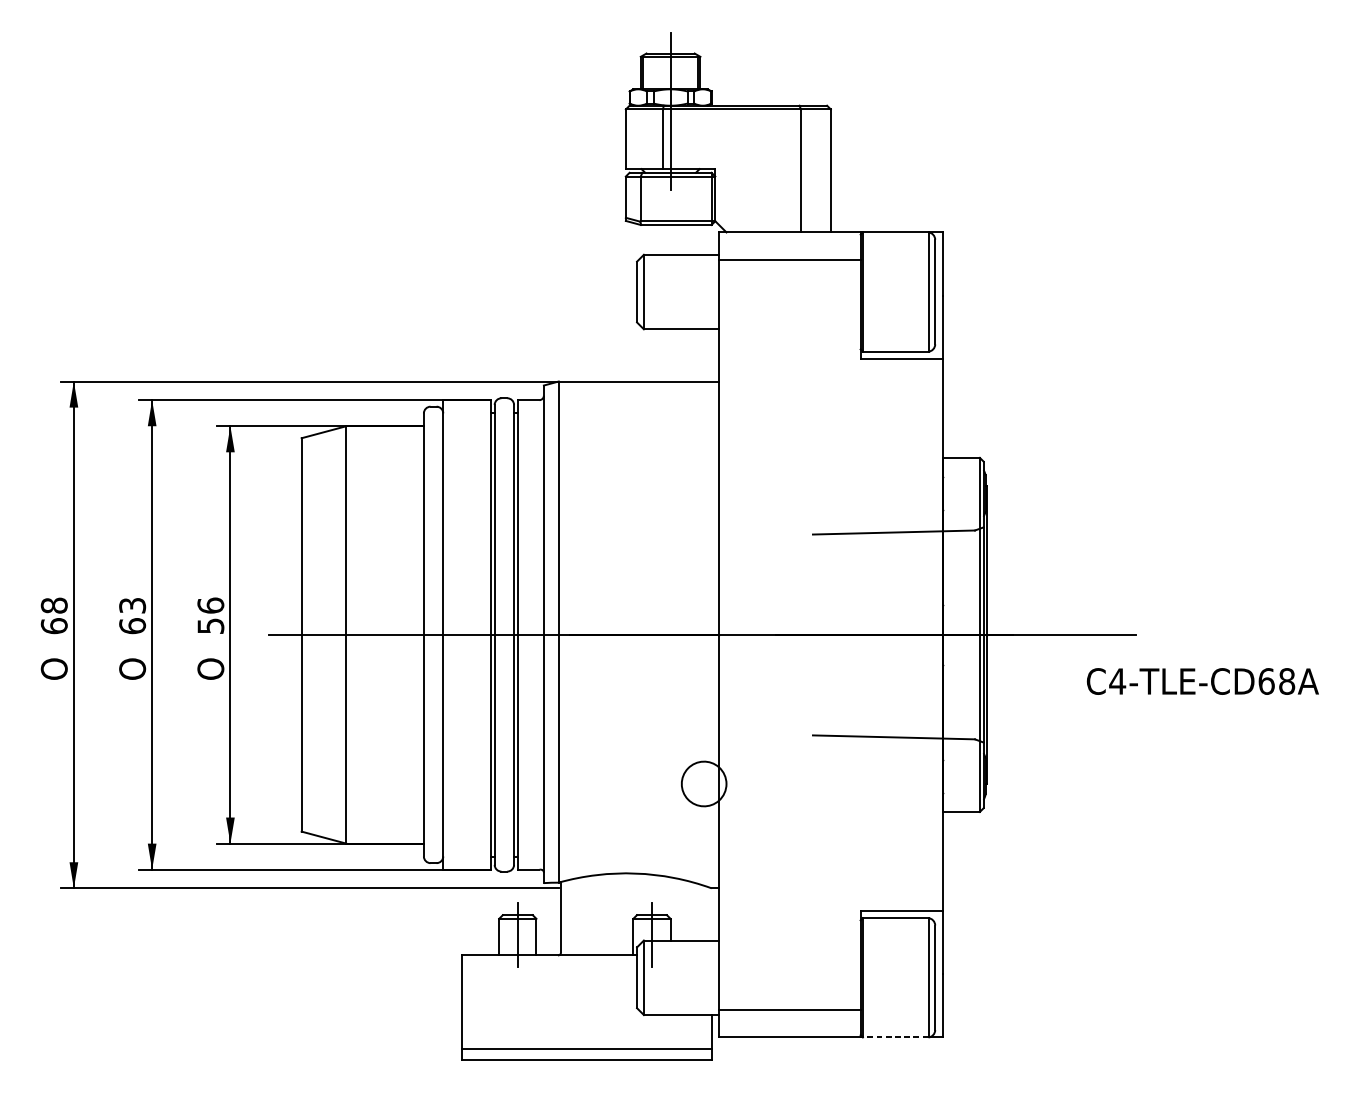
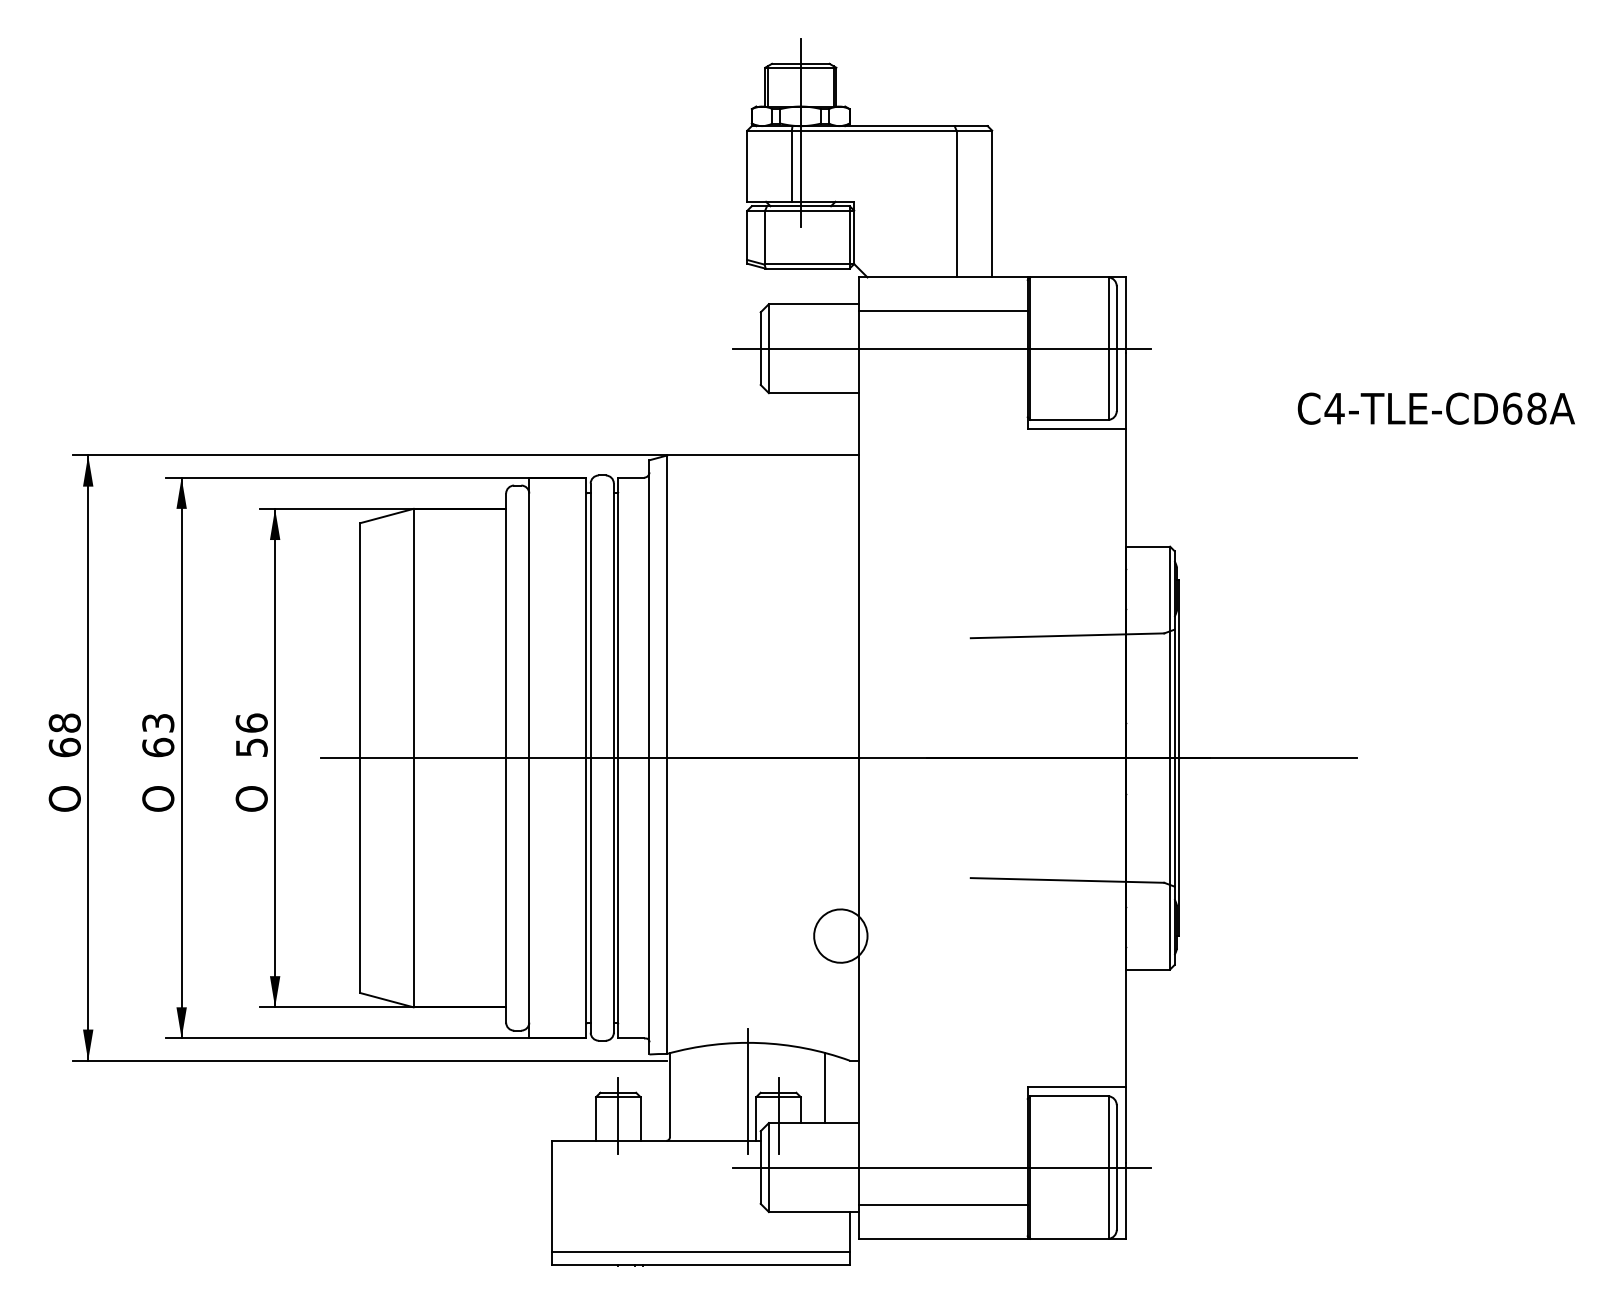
line: (788, 291) -> (941, 348), added
text: (1202, 681) -> (1435, 408), moved
line: (690, 911) -> (824, 1088), added
line: (625, 914) -> (747, 1091), added
line: (788, 977) -> (941, 1167), added
line: (895, 1037) -> (1069, 1238), dashed -> solid

